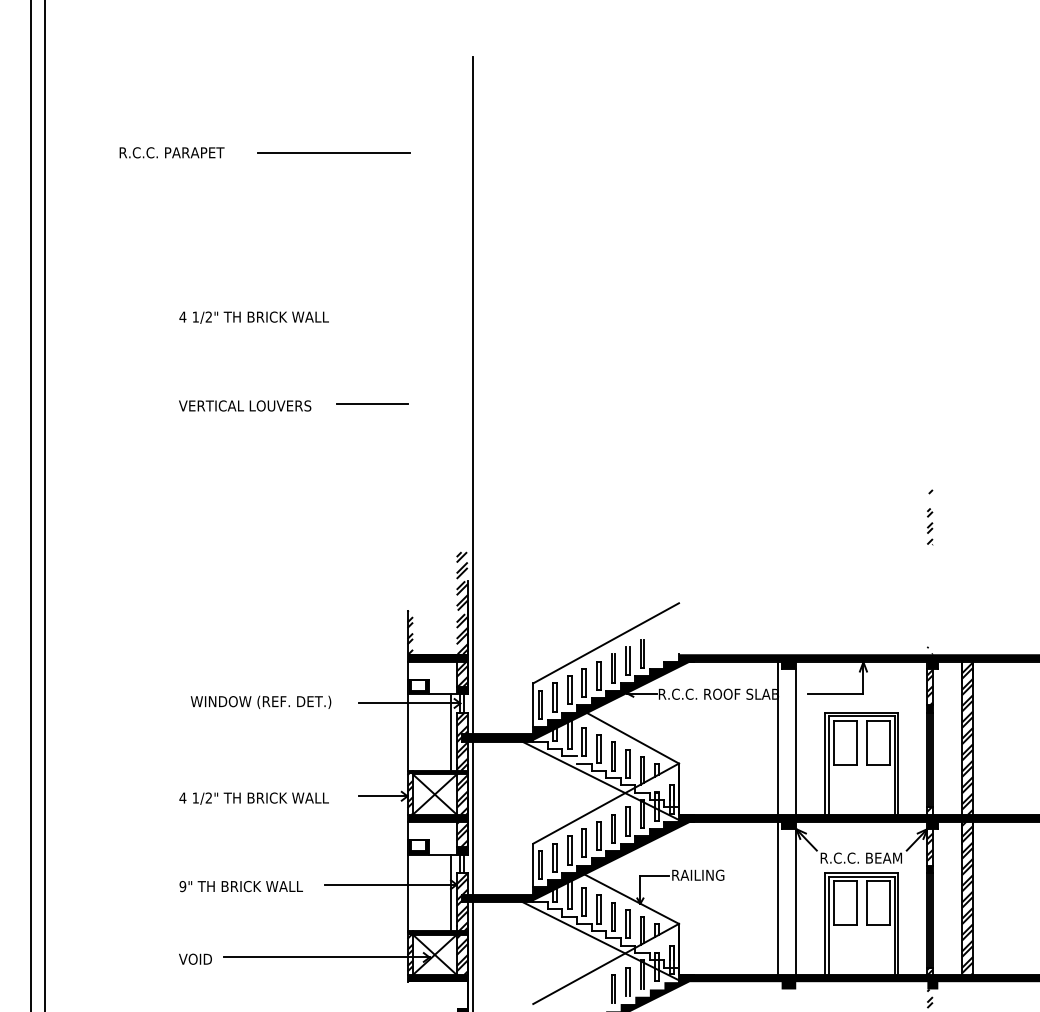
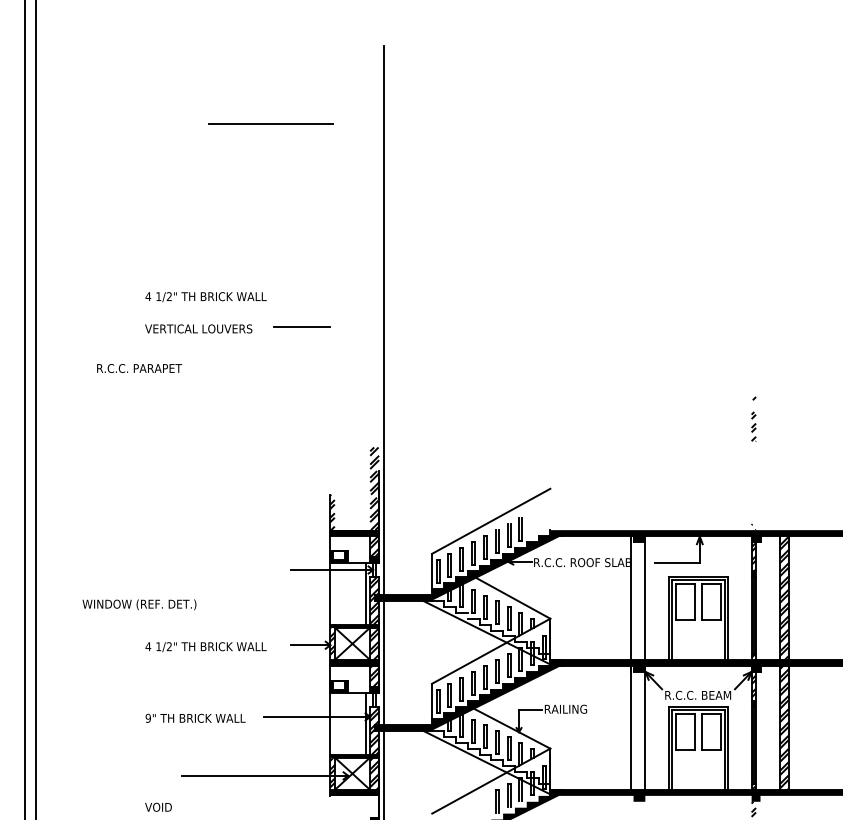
text: (171, 152) -> (139, 368), moved
text: (253, 317) -> (205, 296), moved
text: (260, 701) -> (139, 604), moved
text: (195, 958) -> (158, 806), moved

